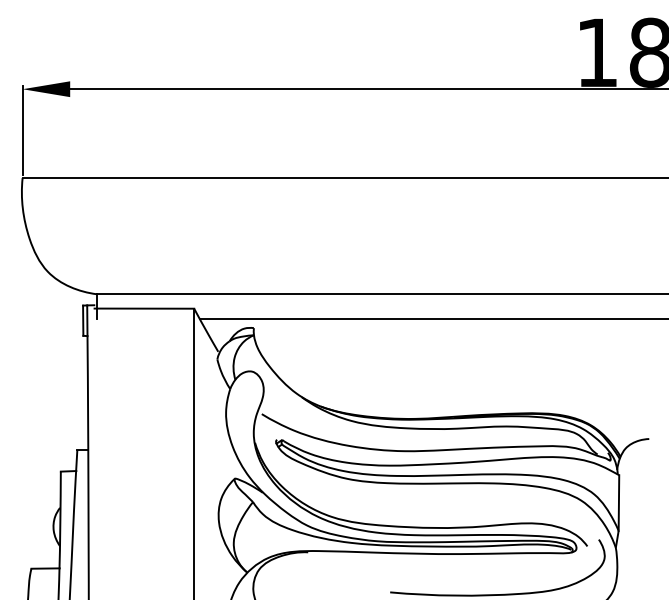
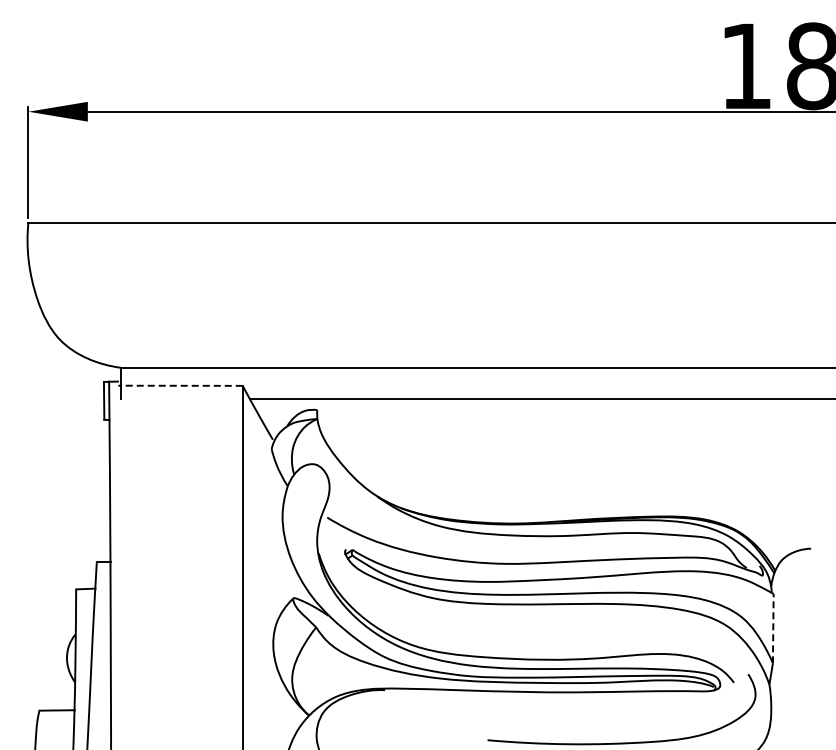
line: (144, 308) -> (180, 385), solid -> dashed
line: (619, 502) -> (773, 628), solid -> dashed

